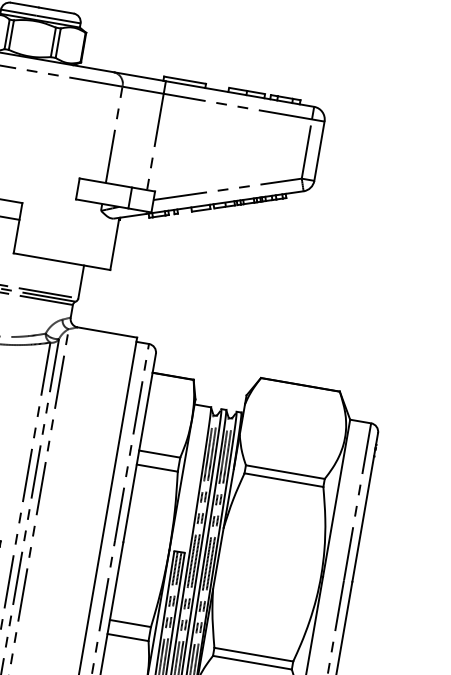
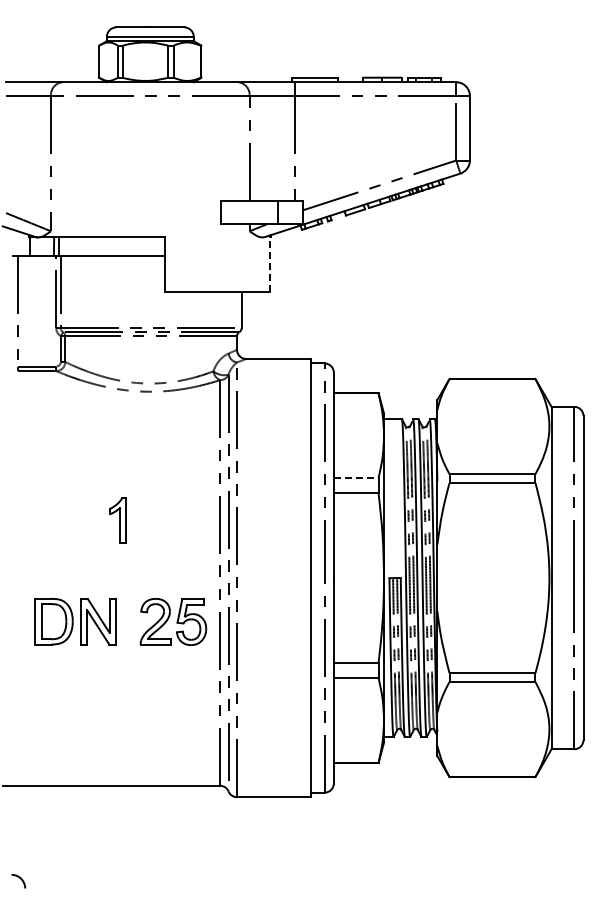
line: (114, 244) -> (270, 264), solid -> dashed
line: (159, 454) -> (356, 478), solid -> dashed

